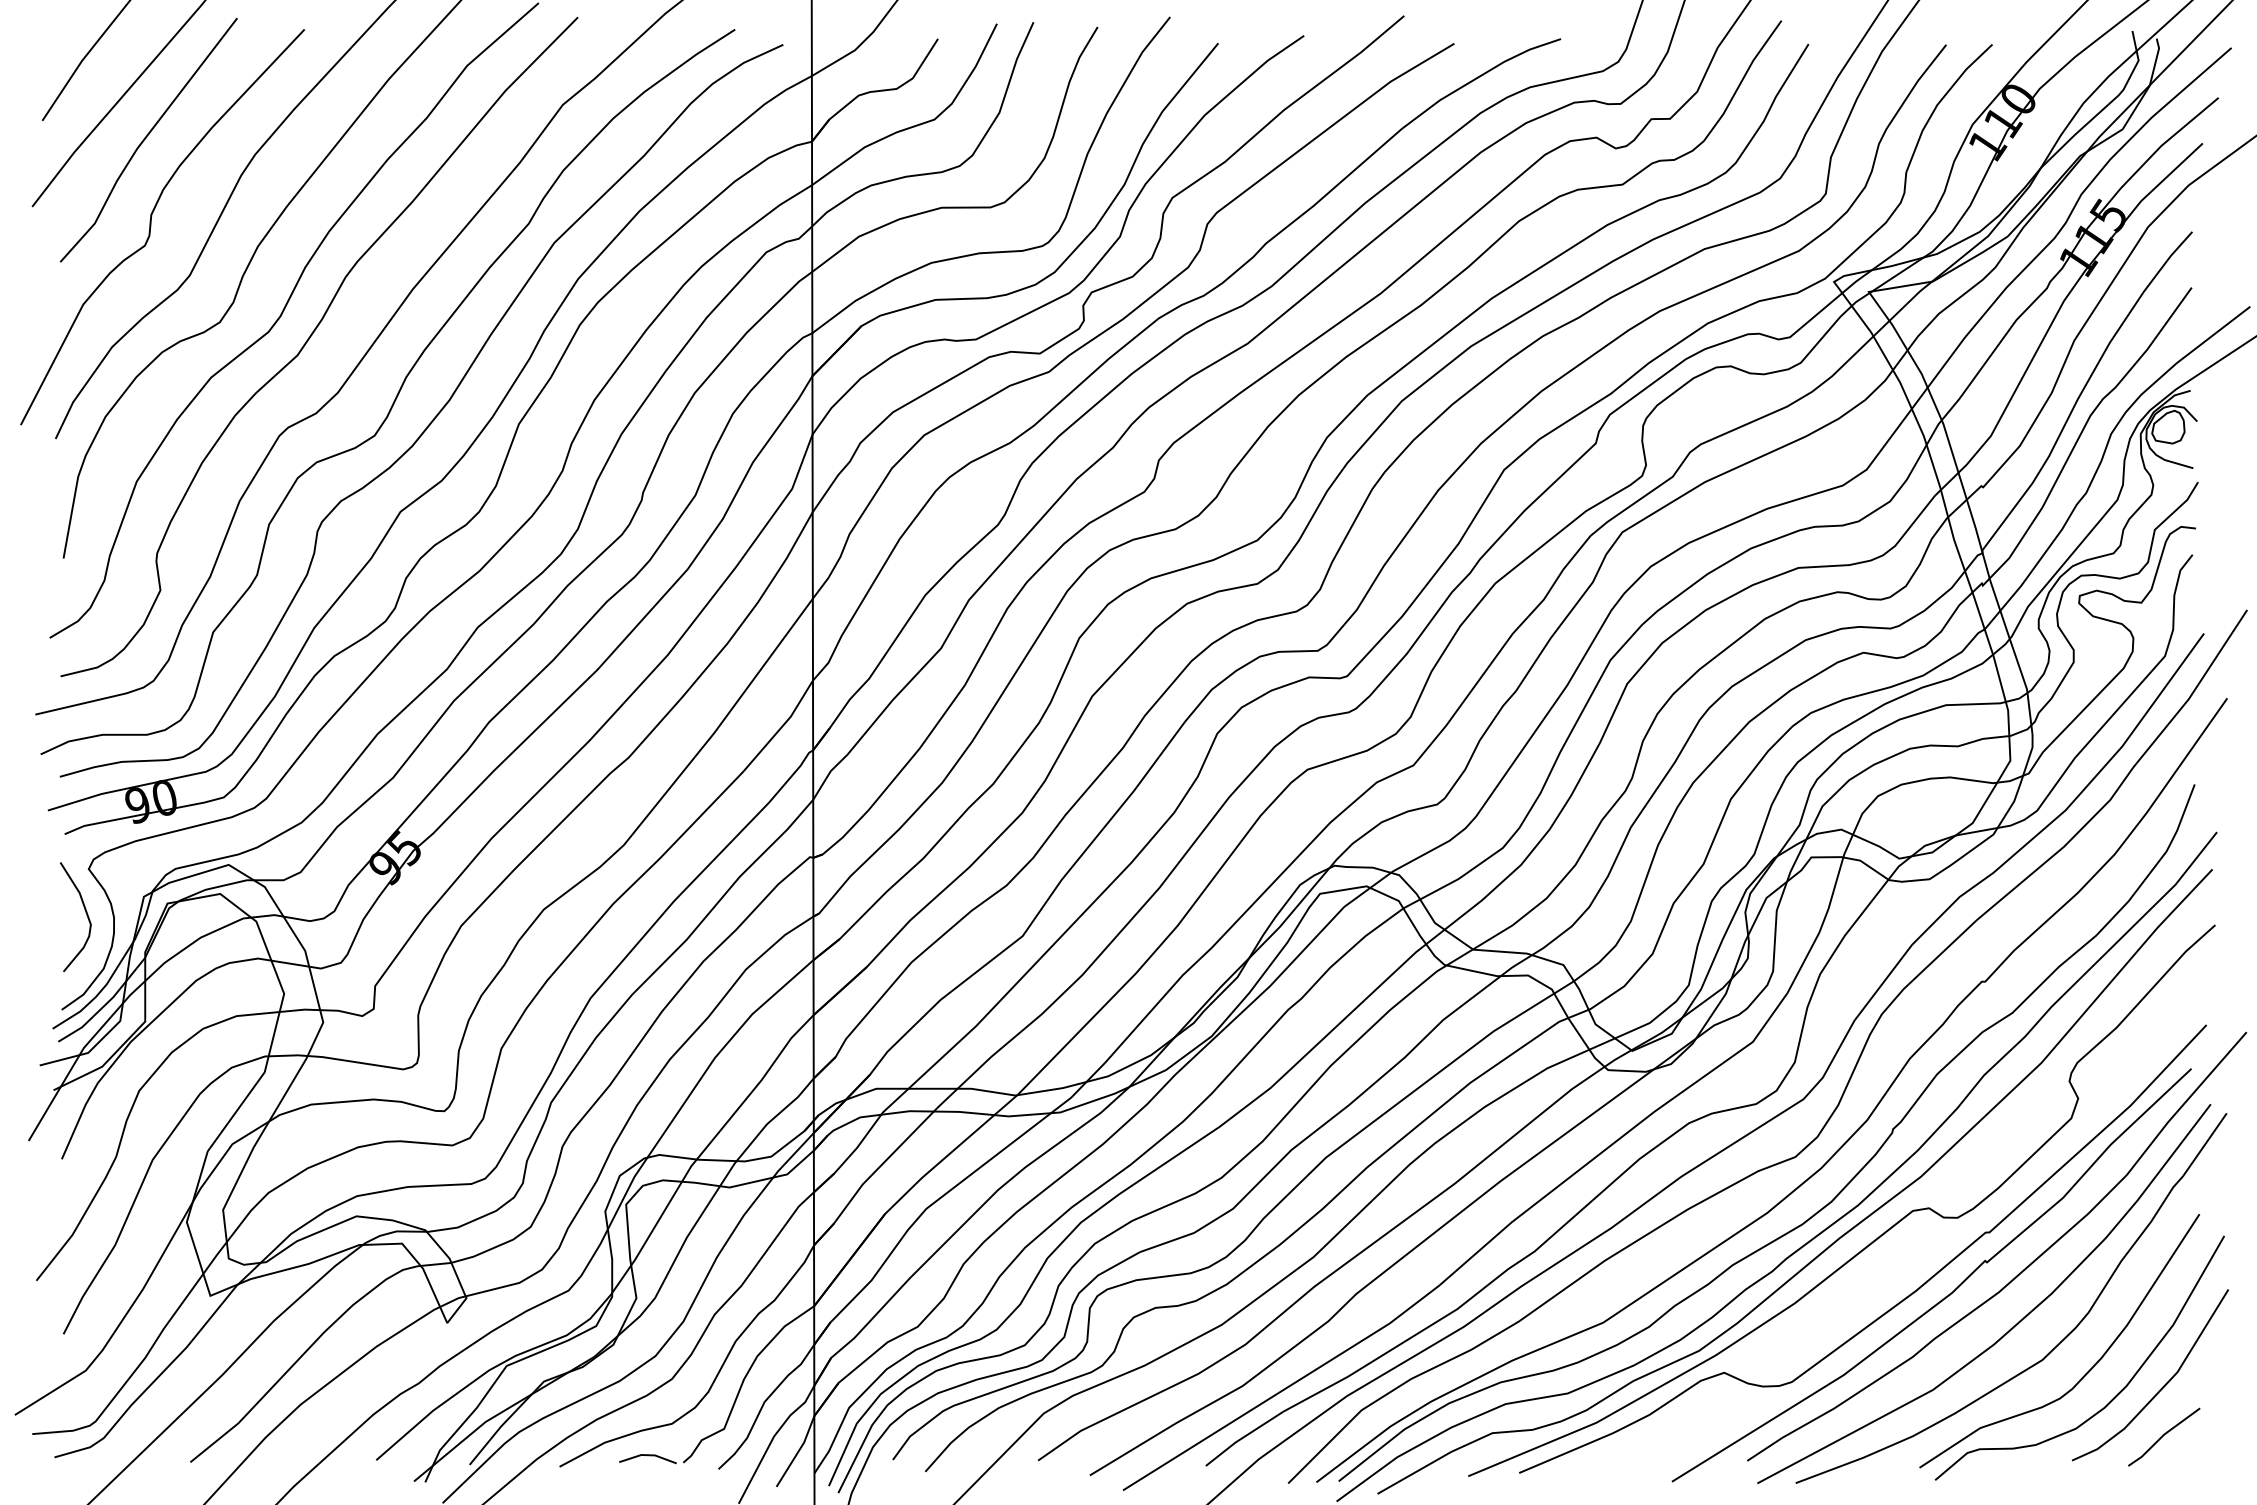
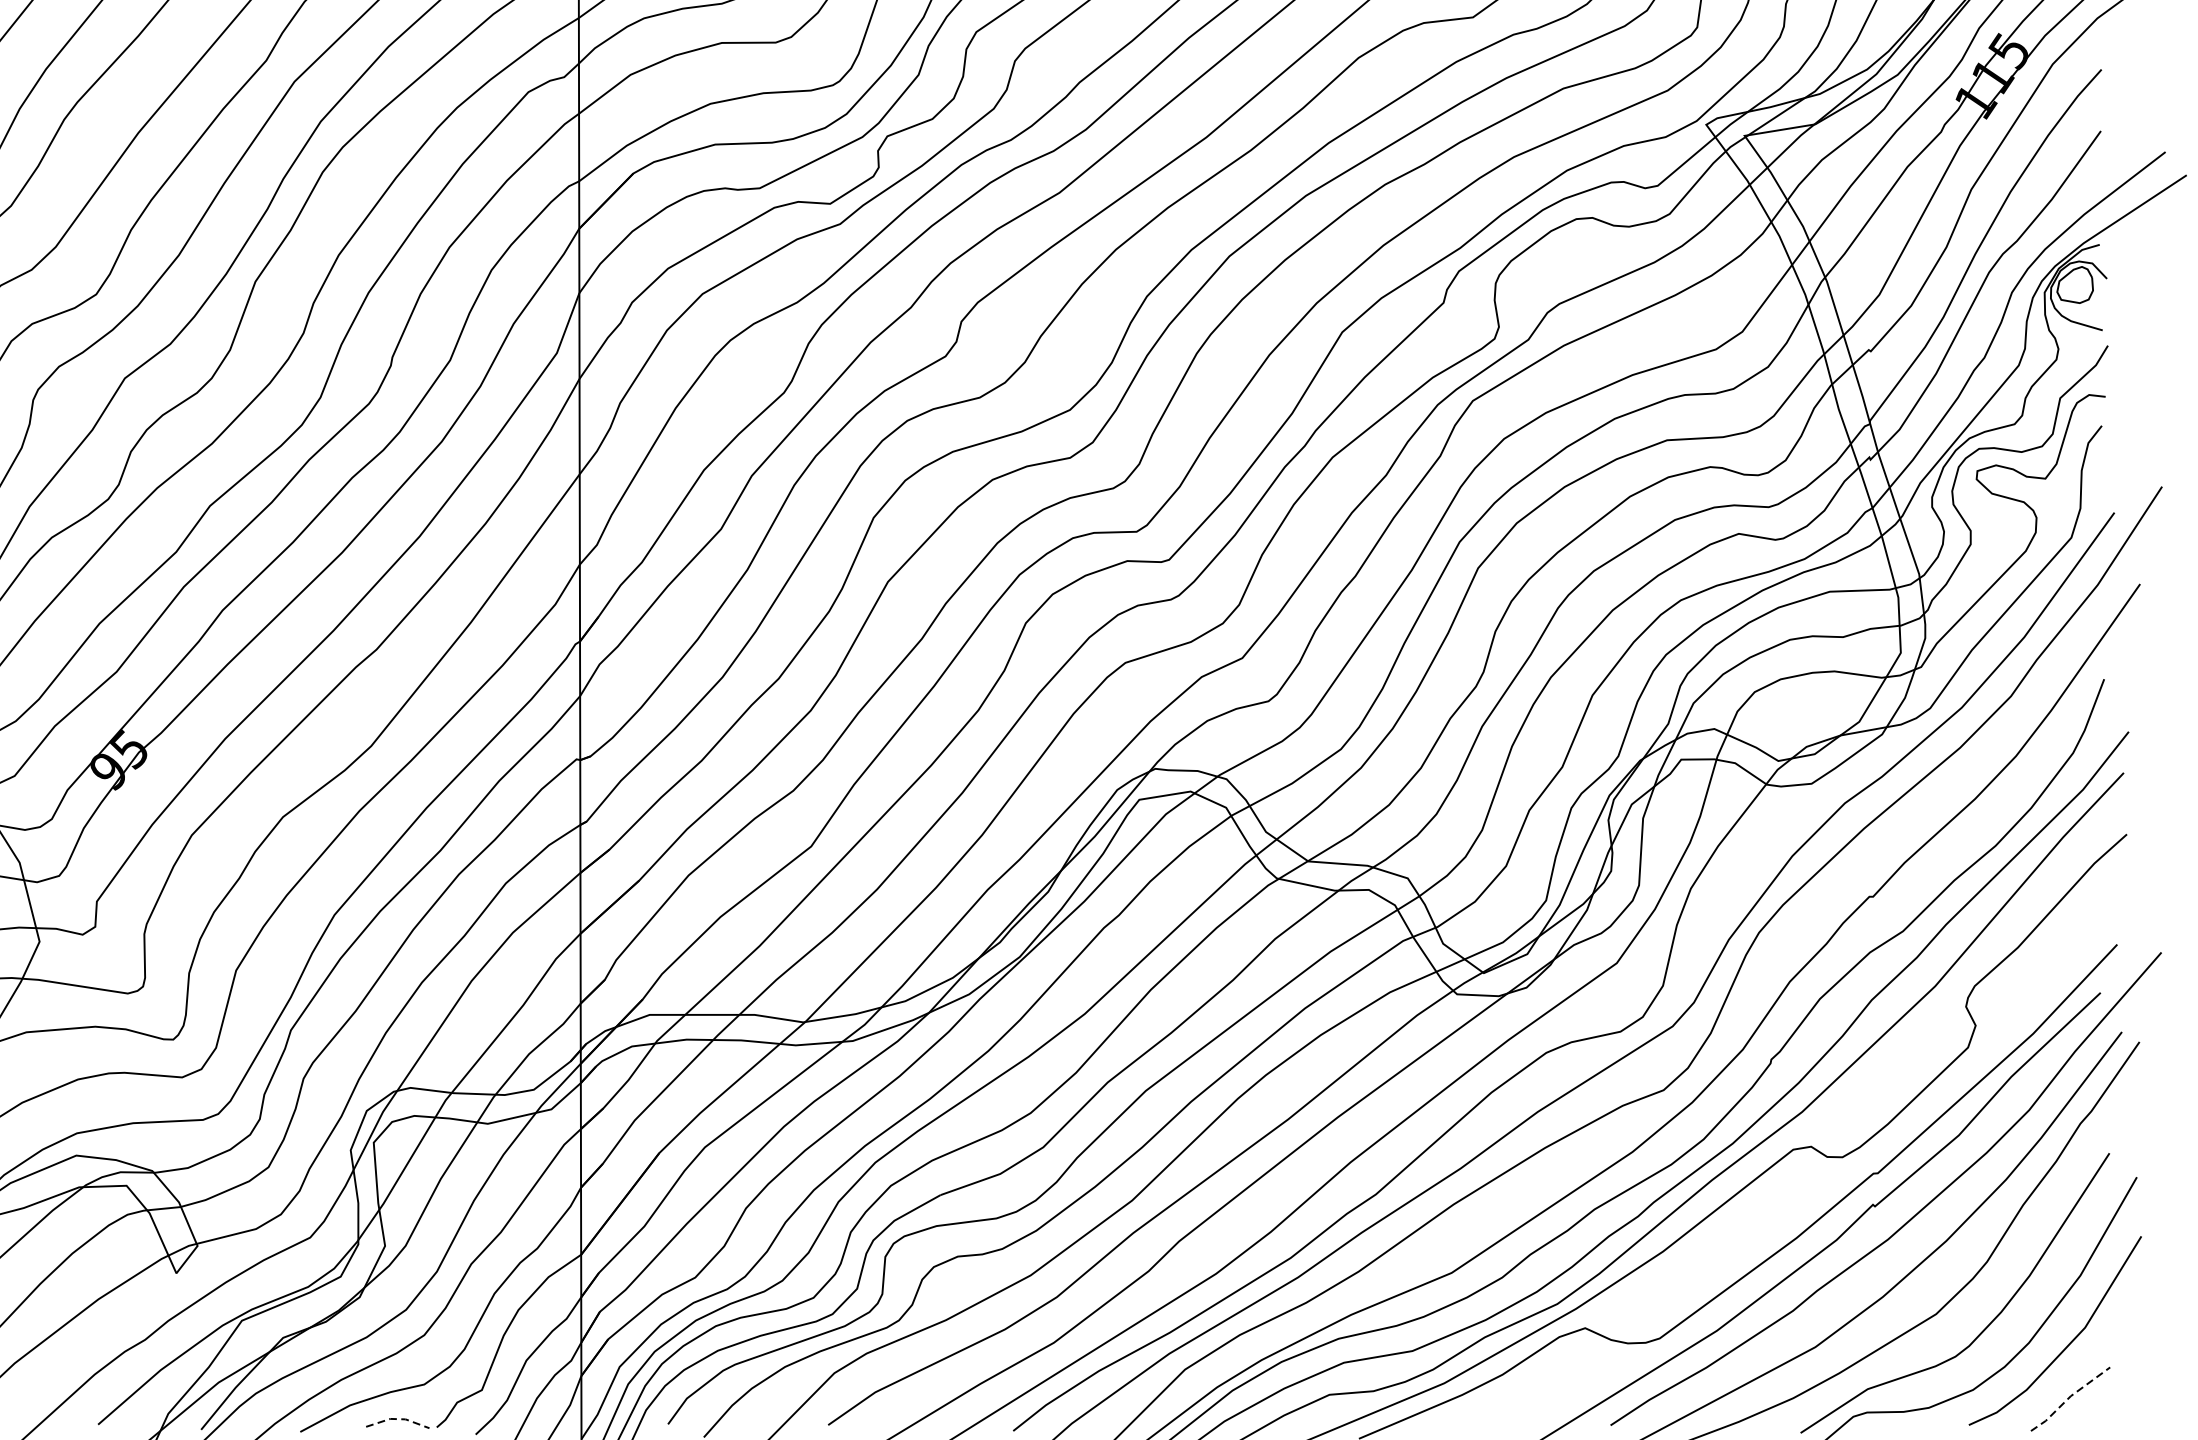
line: (2163, 1435) -> (2069, 1397), solid -> dashed
line: (648, 1455) -> (398, 1419), solid -> dashed

